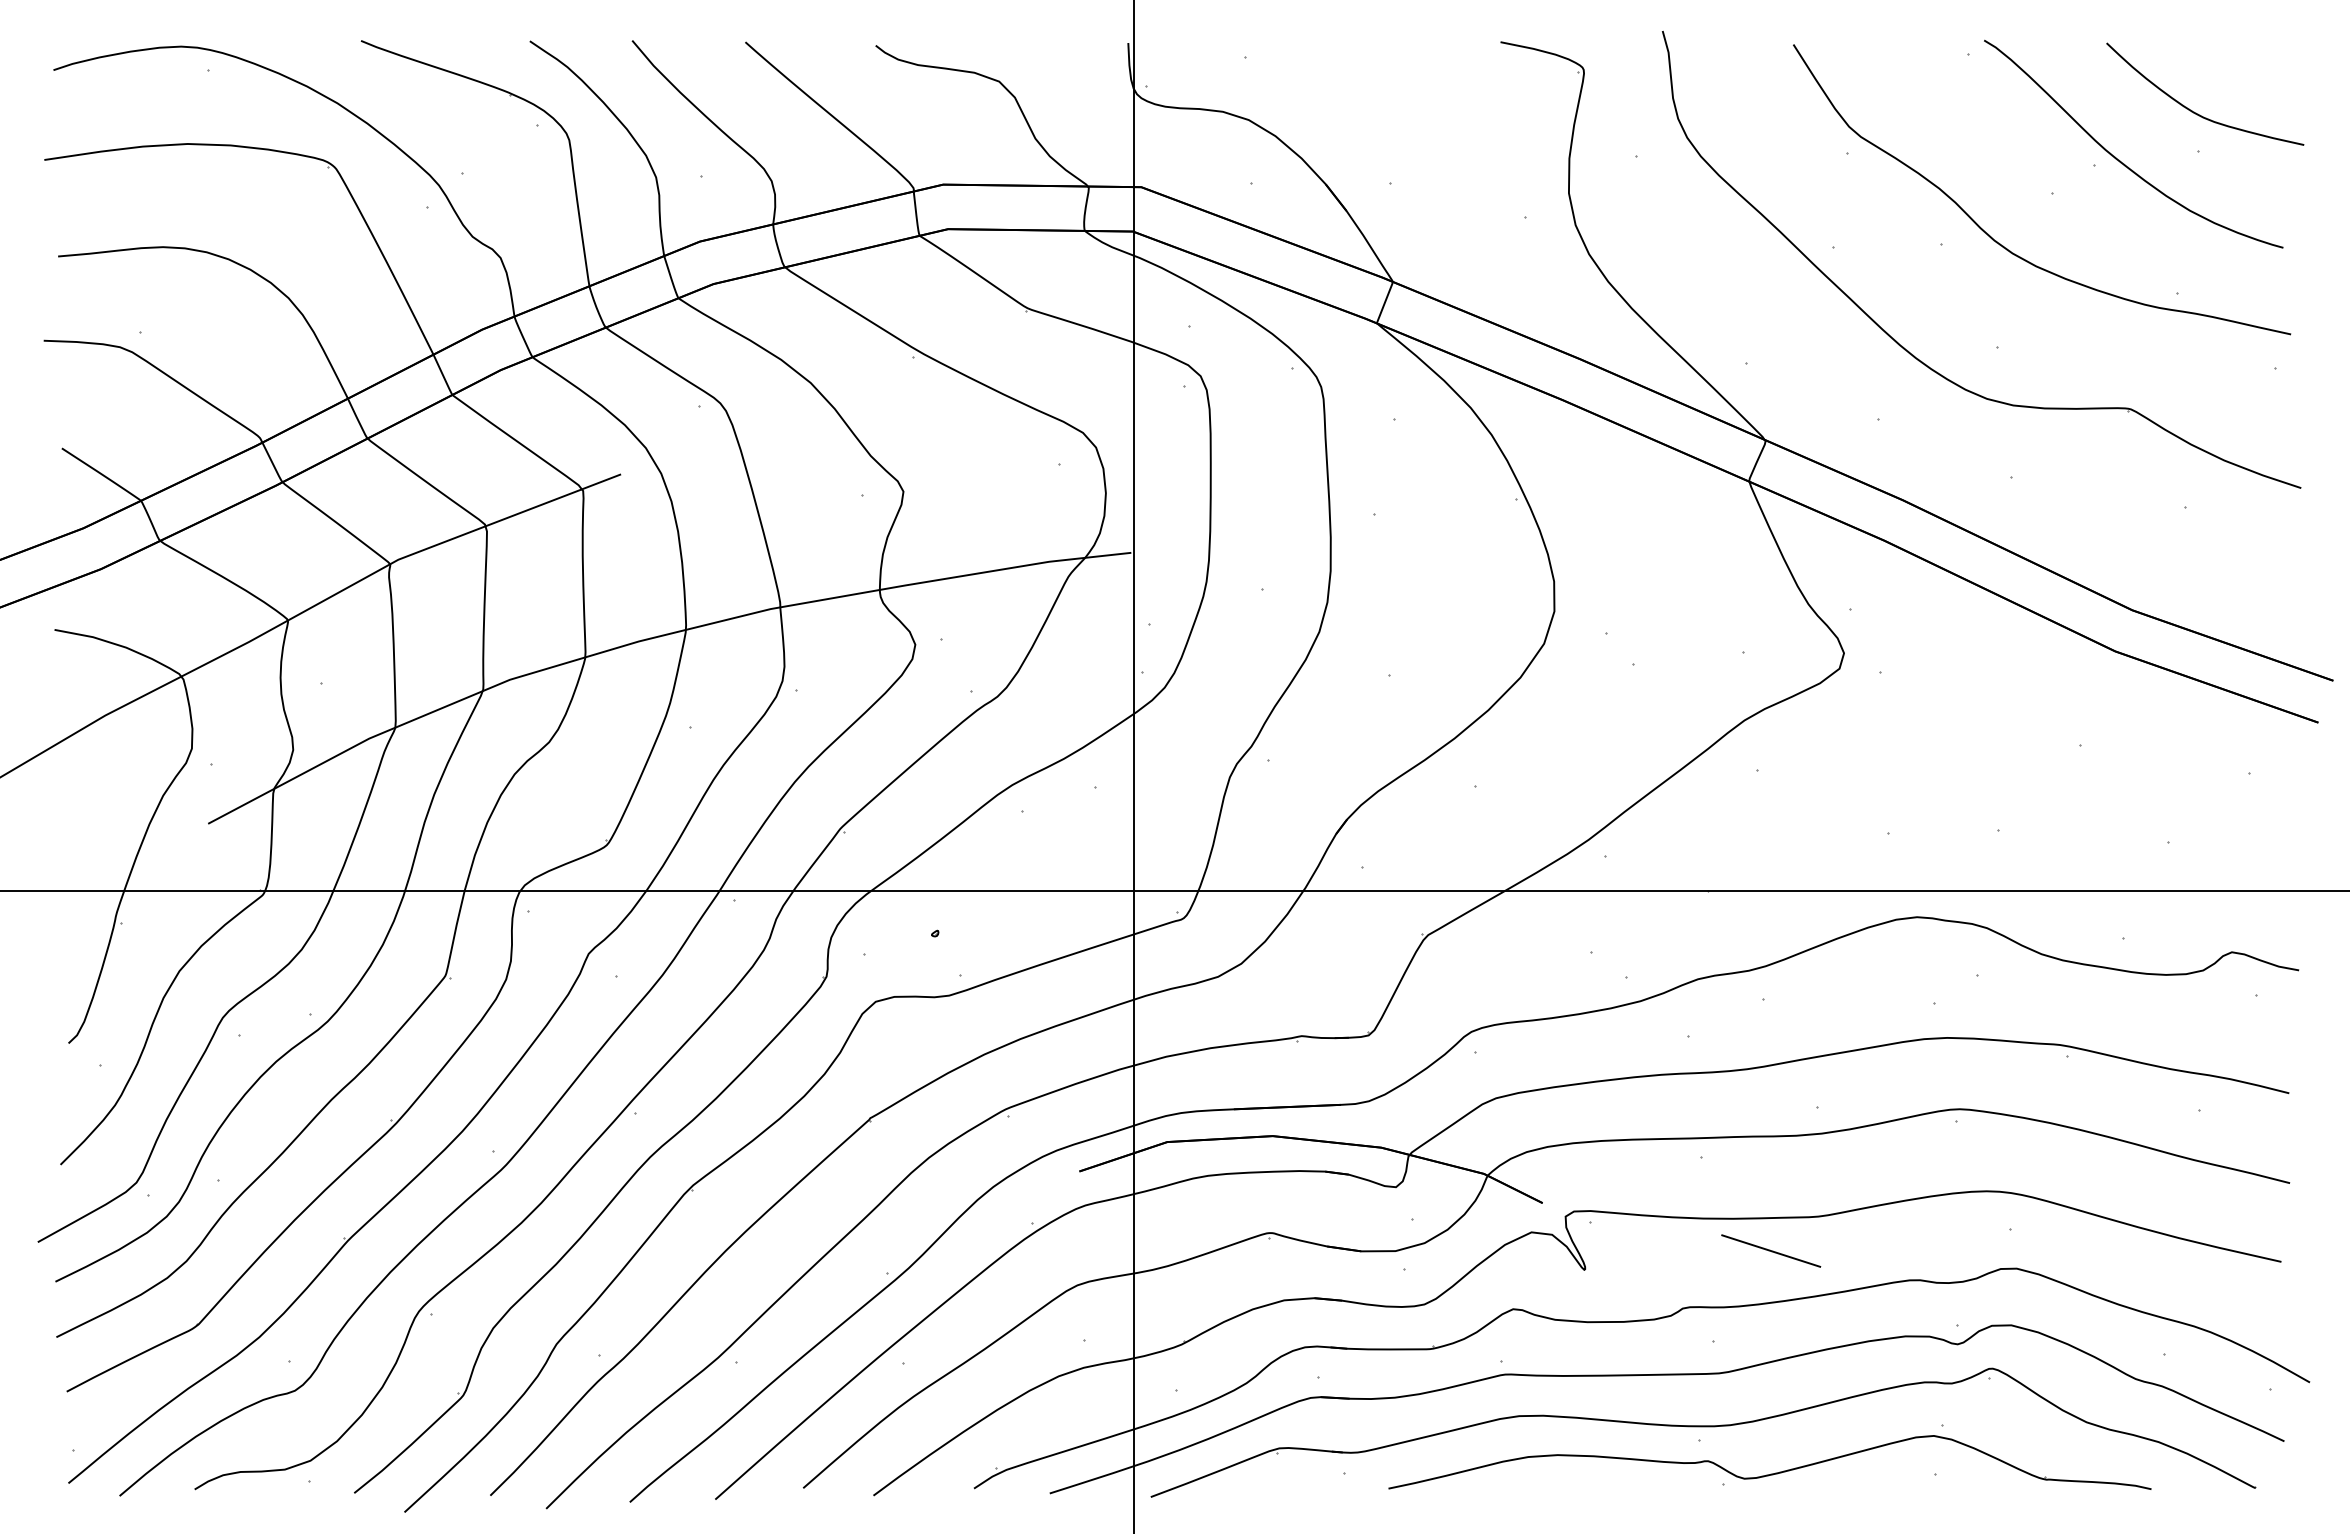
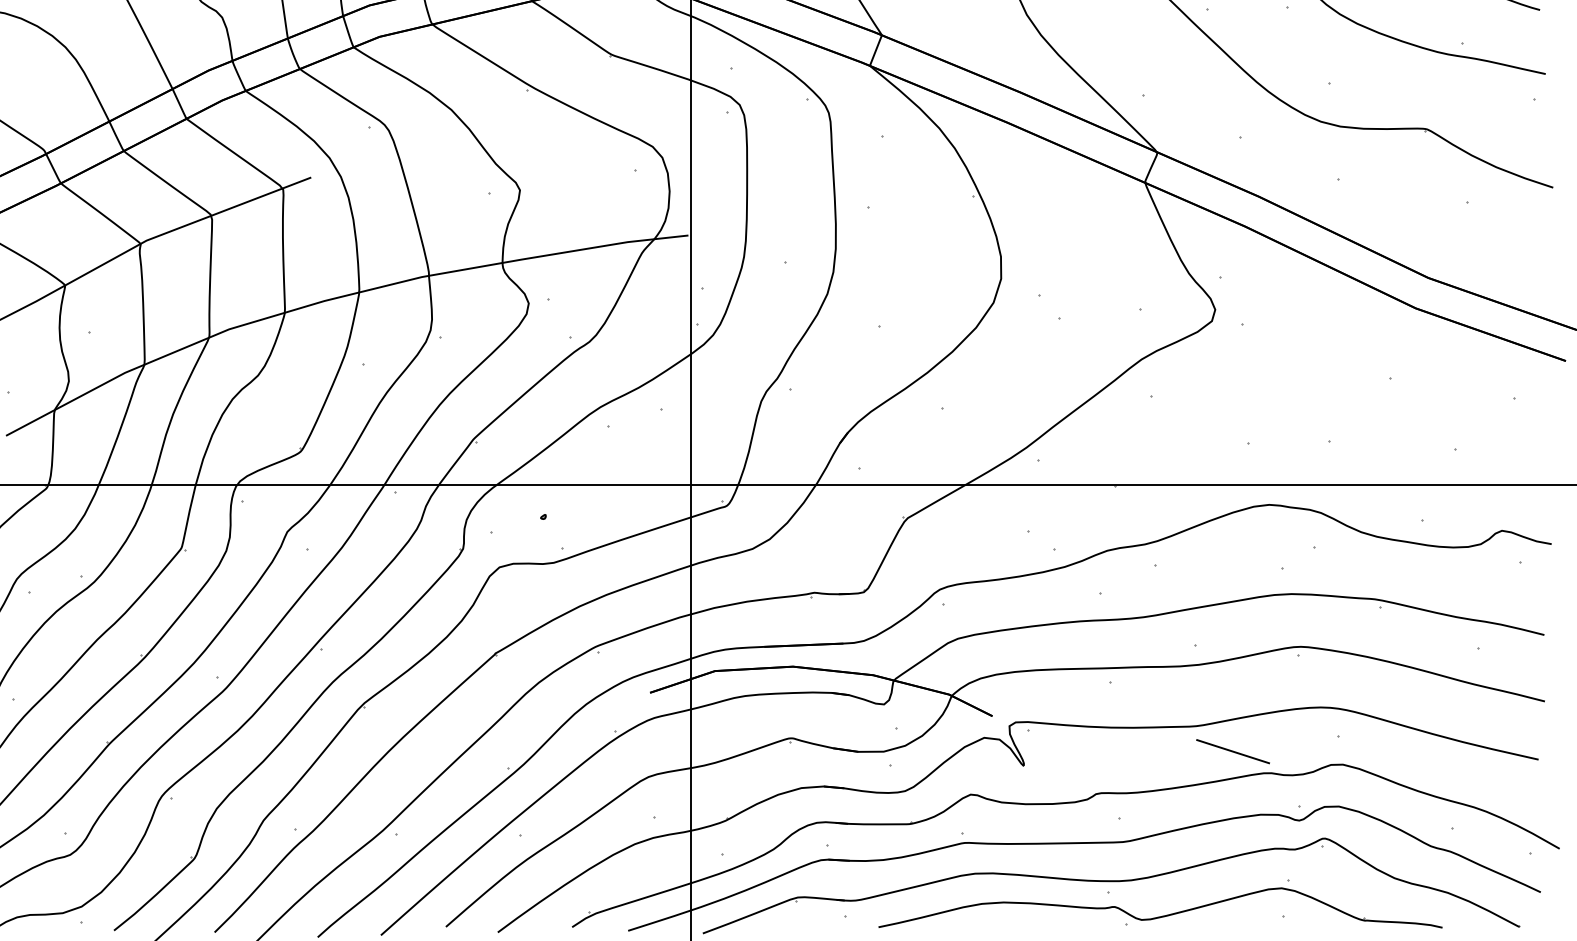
line: (1771, 1250) -> (1233, 751), moved

